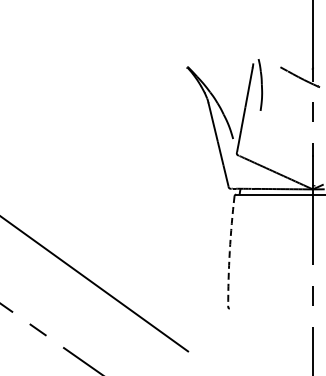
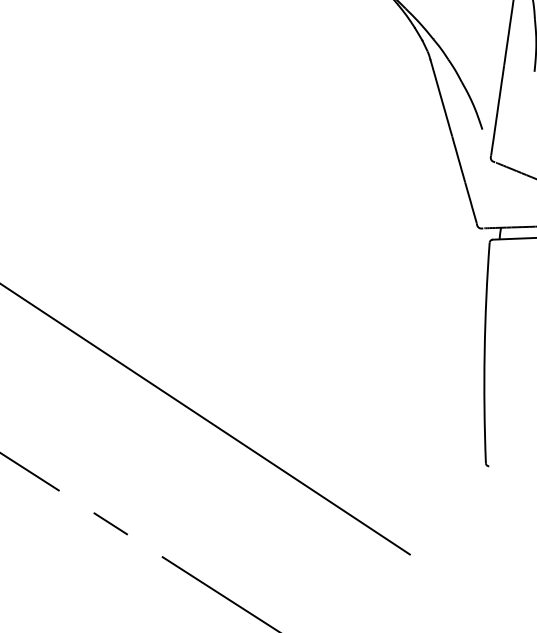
arc: (229, 251) -> (484, 353), dashed -> solid

